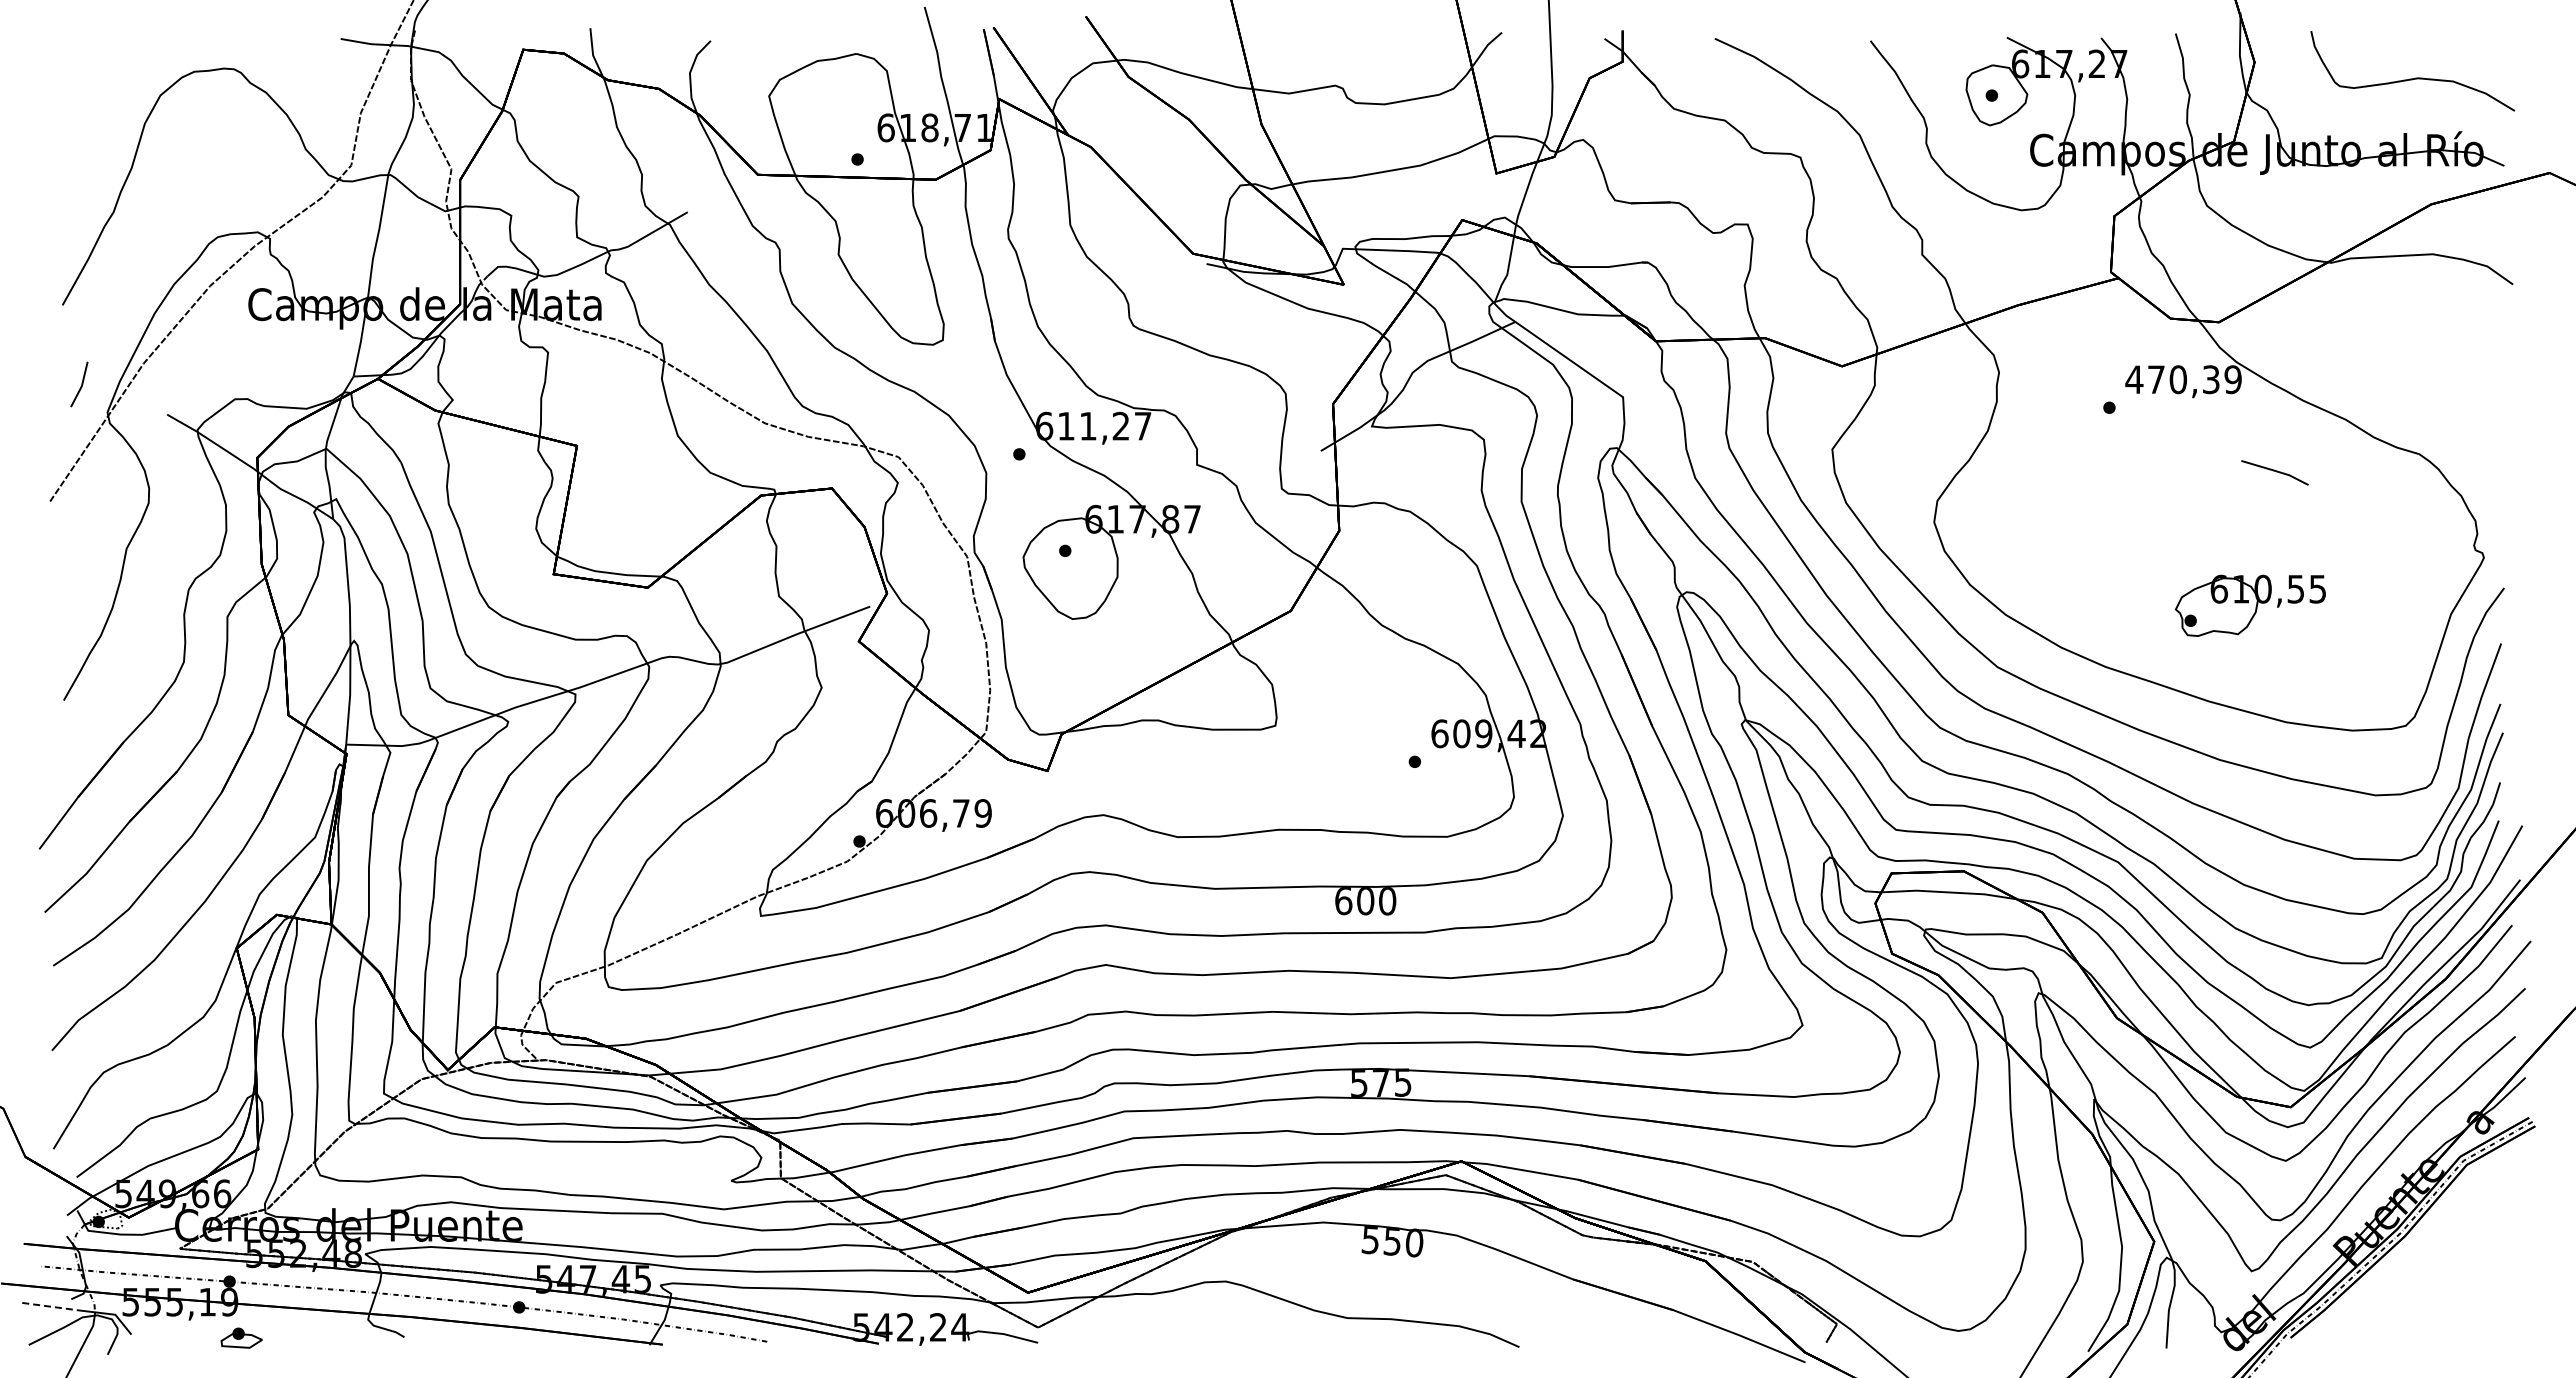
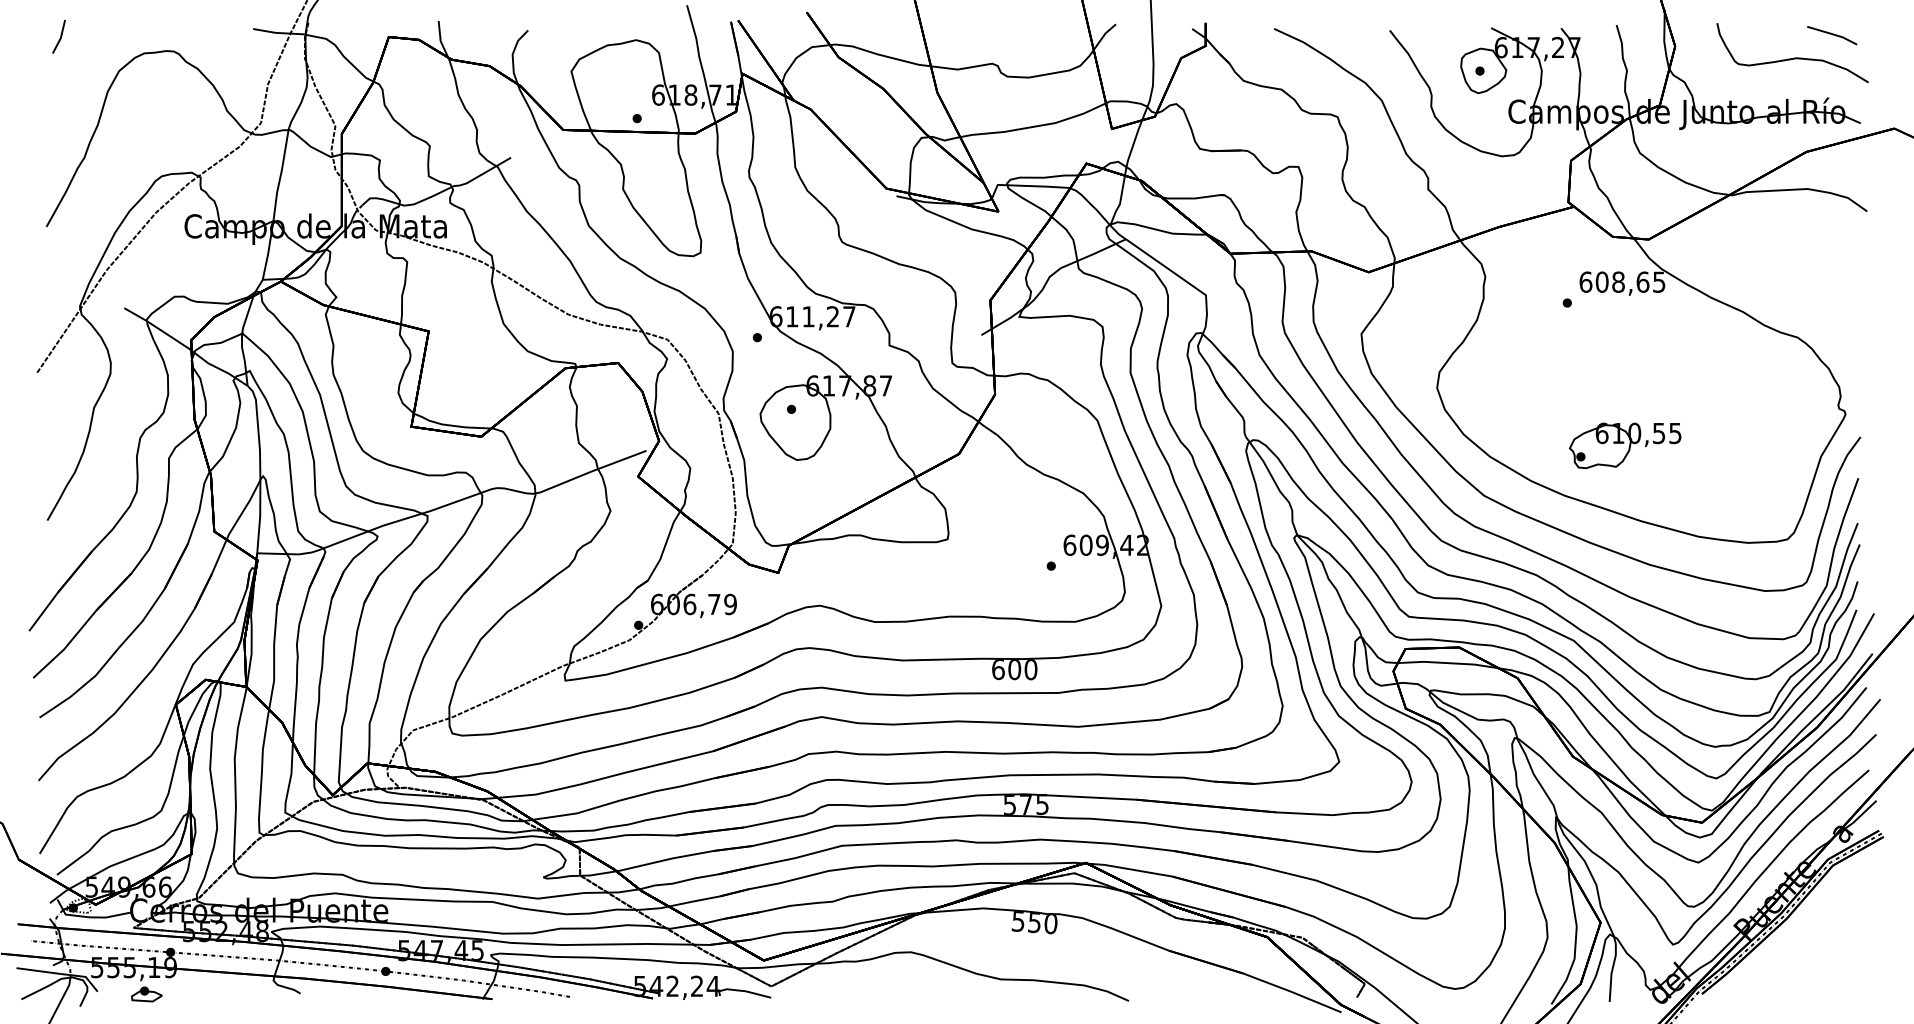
text: (2183, 379) -> (1622, 282), 470,39 -> 608,65
line: (81, 384) -> (60, 36), moved
line: (2274, 471) -> (1831, 34), moved
part: (2249, 605) -> (1624, 445), moved
line: (51, 1306) -> (38, 970), dashed -> solid
part: (241, 1337) -> (146, 993), moved

